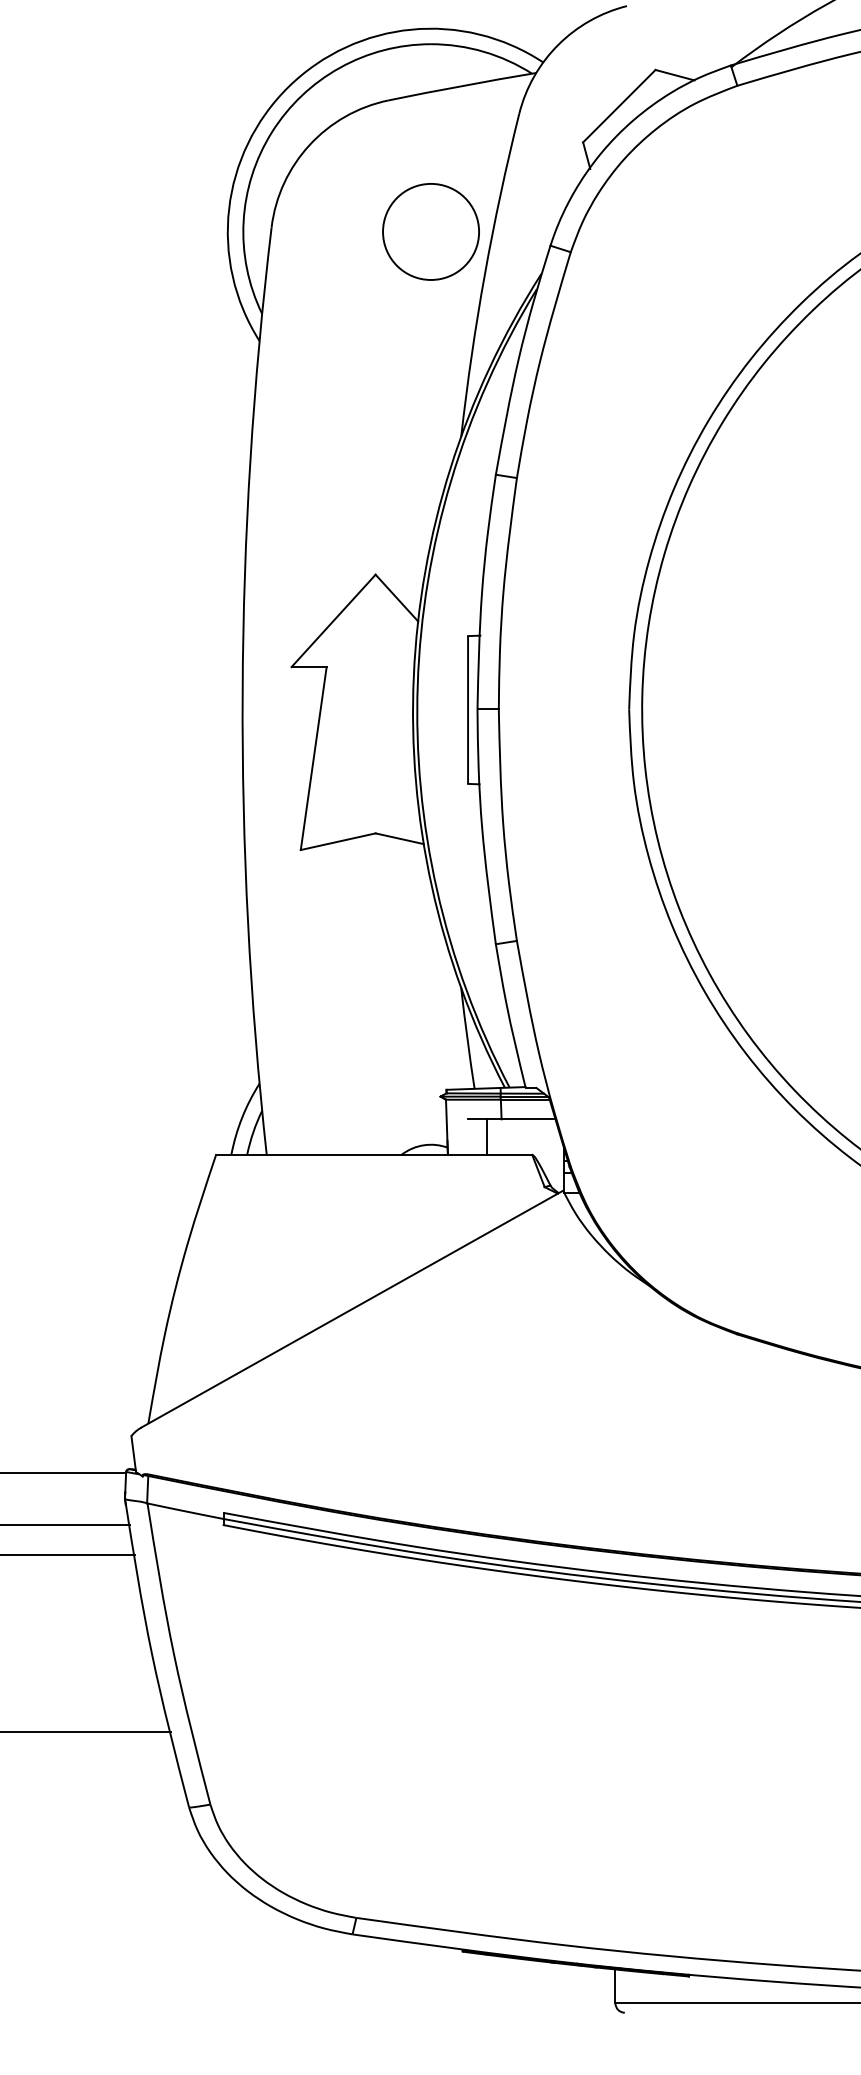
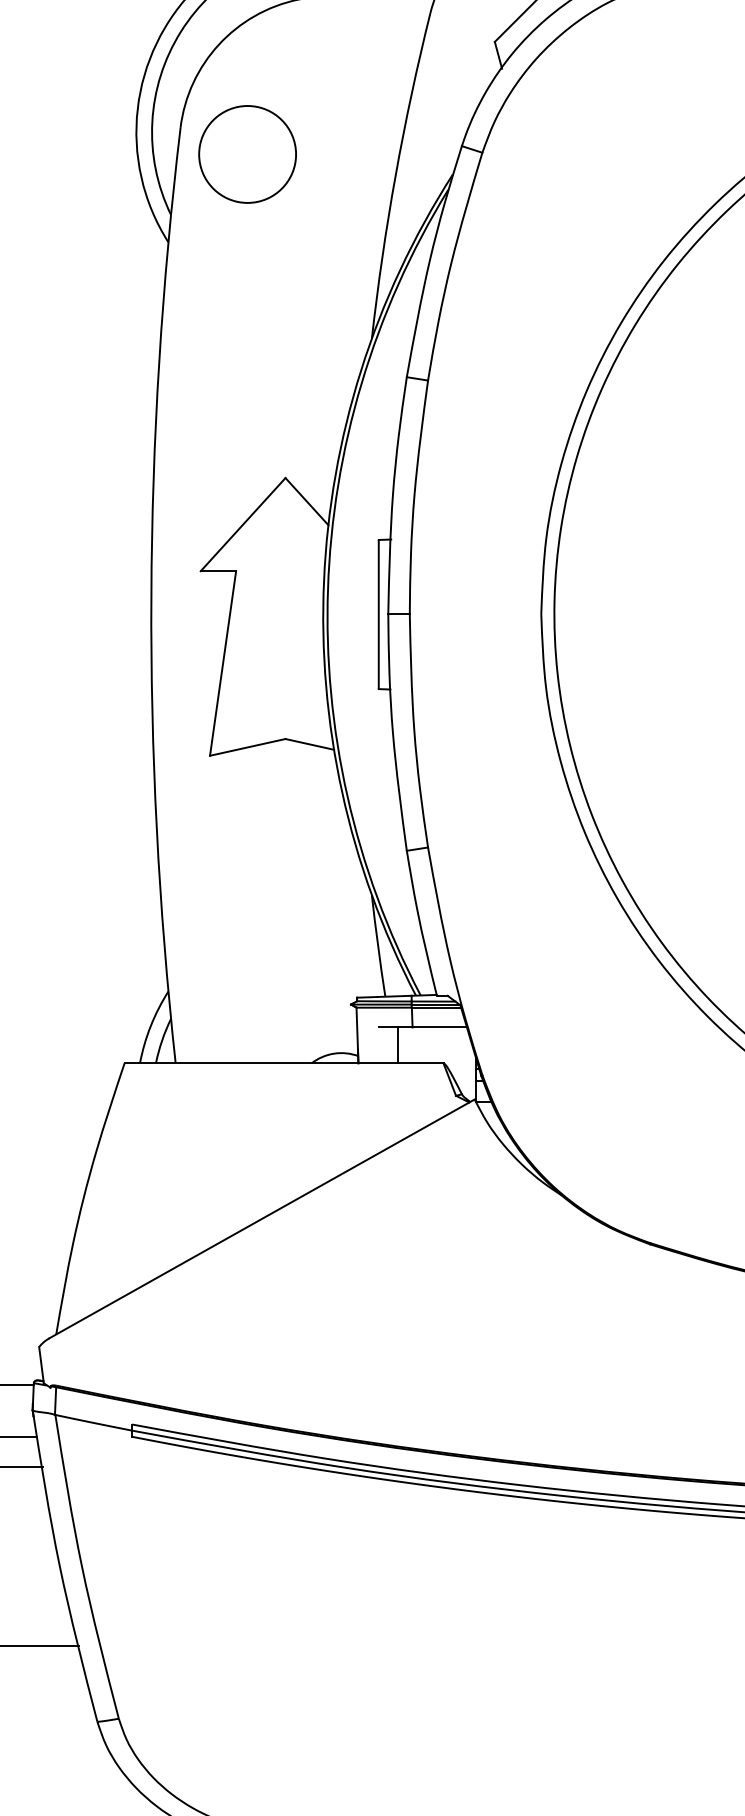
circle: (430, 231) -> (247, 154), moved

